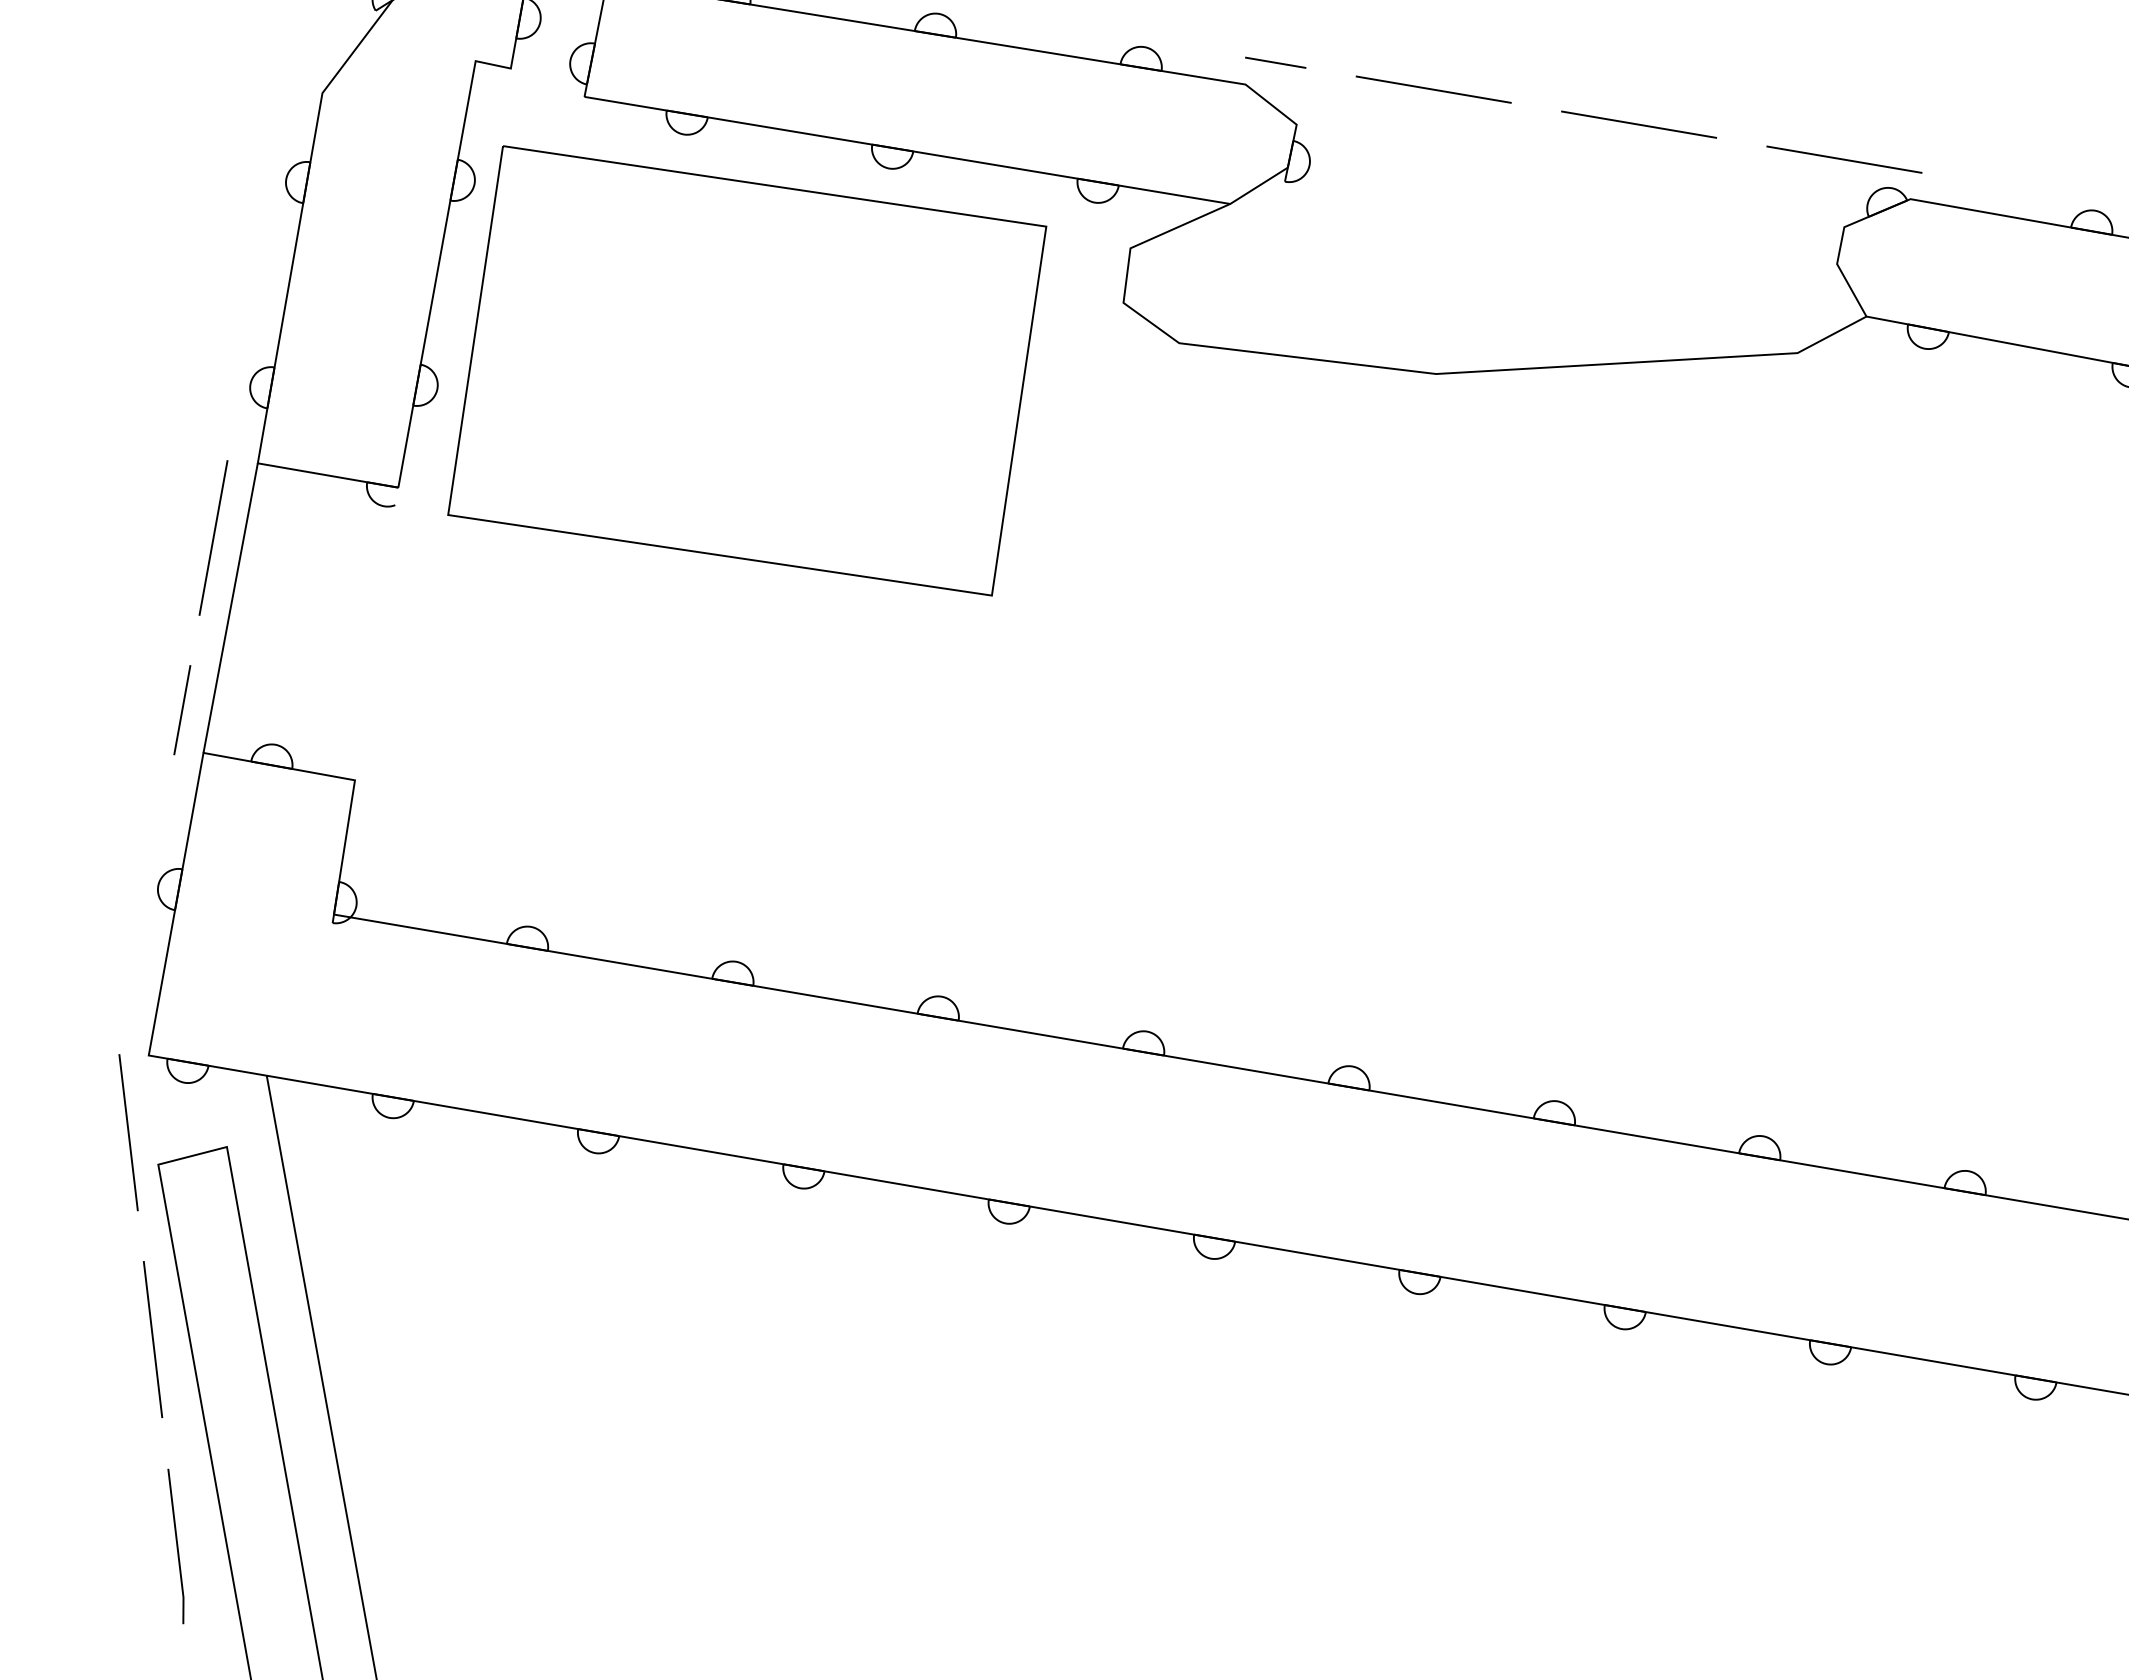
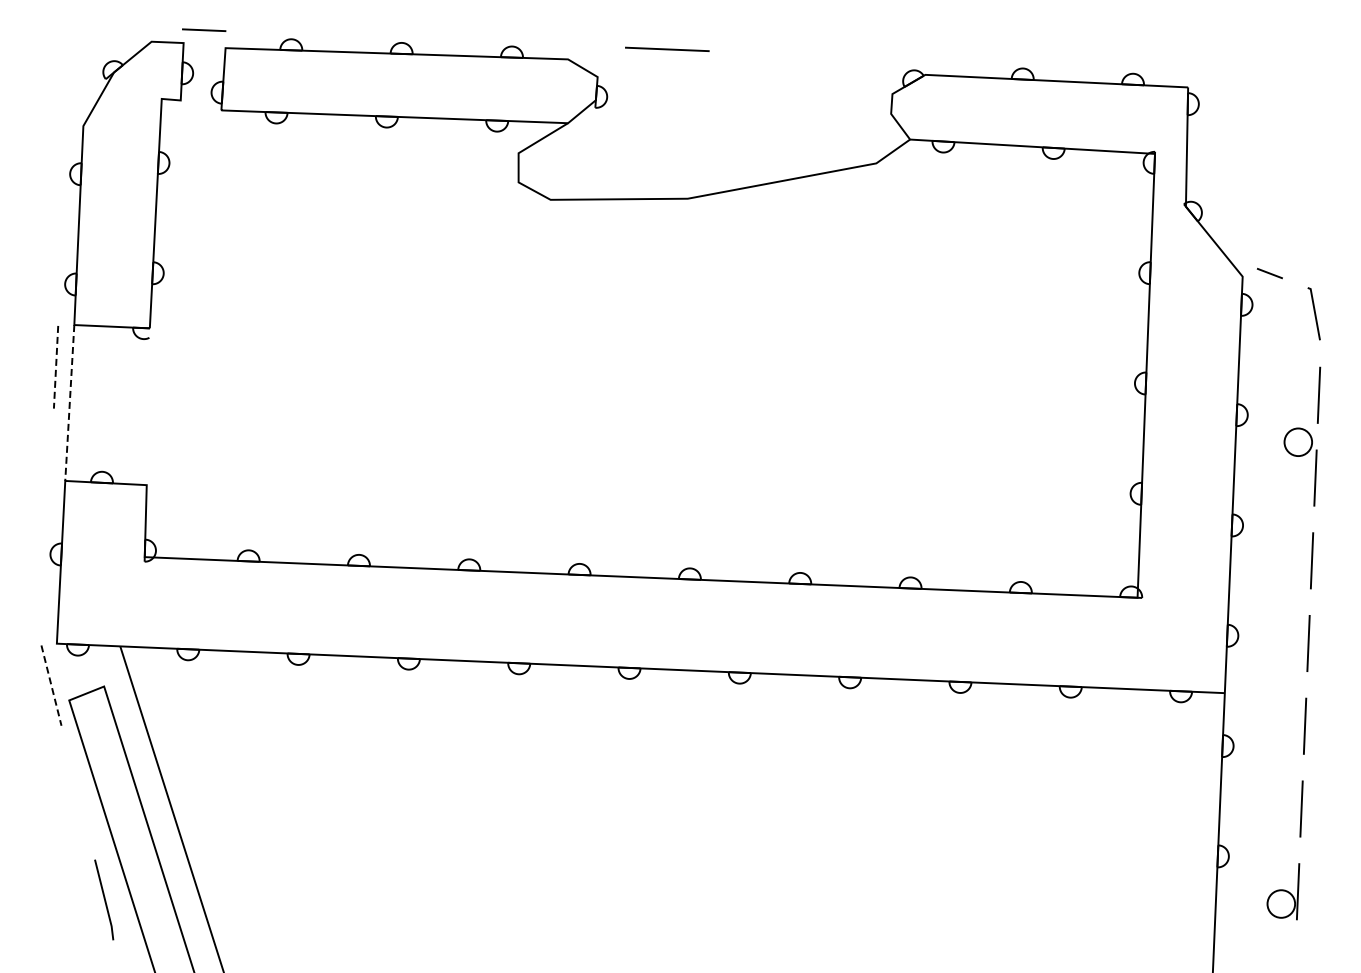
line: (1275, 61) -> (582, 45), removed
line: (1638, 123) -> (777, 53), removed
line: (1843, 159) -> (887, 58), removed
part: (747, 369) -> (325, 242), removed
line: (214, 538) -> (56, 367), solid -> dashed
line: (229, 608) -> (69, 403), solid -> dashed
line: (182, 709) -> (51, 459), removed
line: (128, 1134) -> (51, 686), solid -> dashed
line: (153, 1339) -> (78, 792), removed

